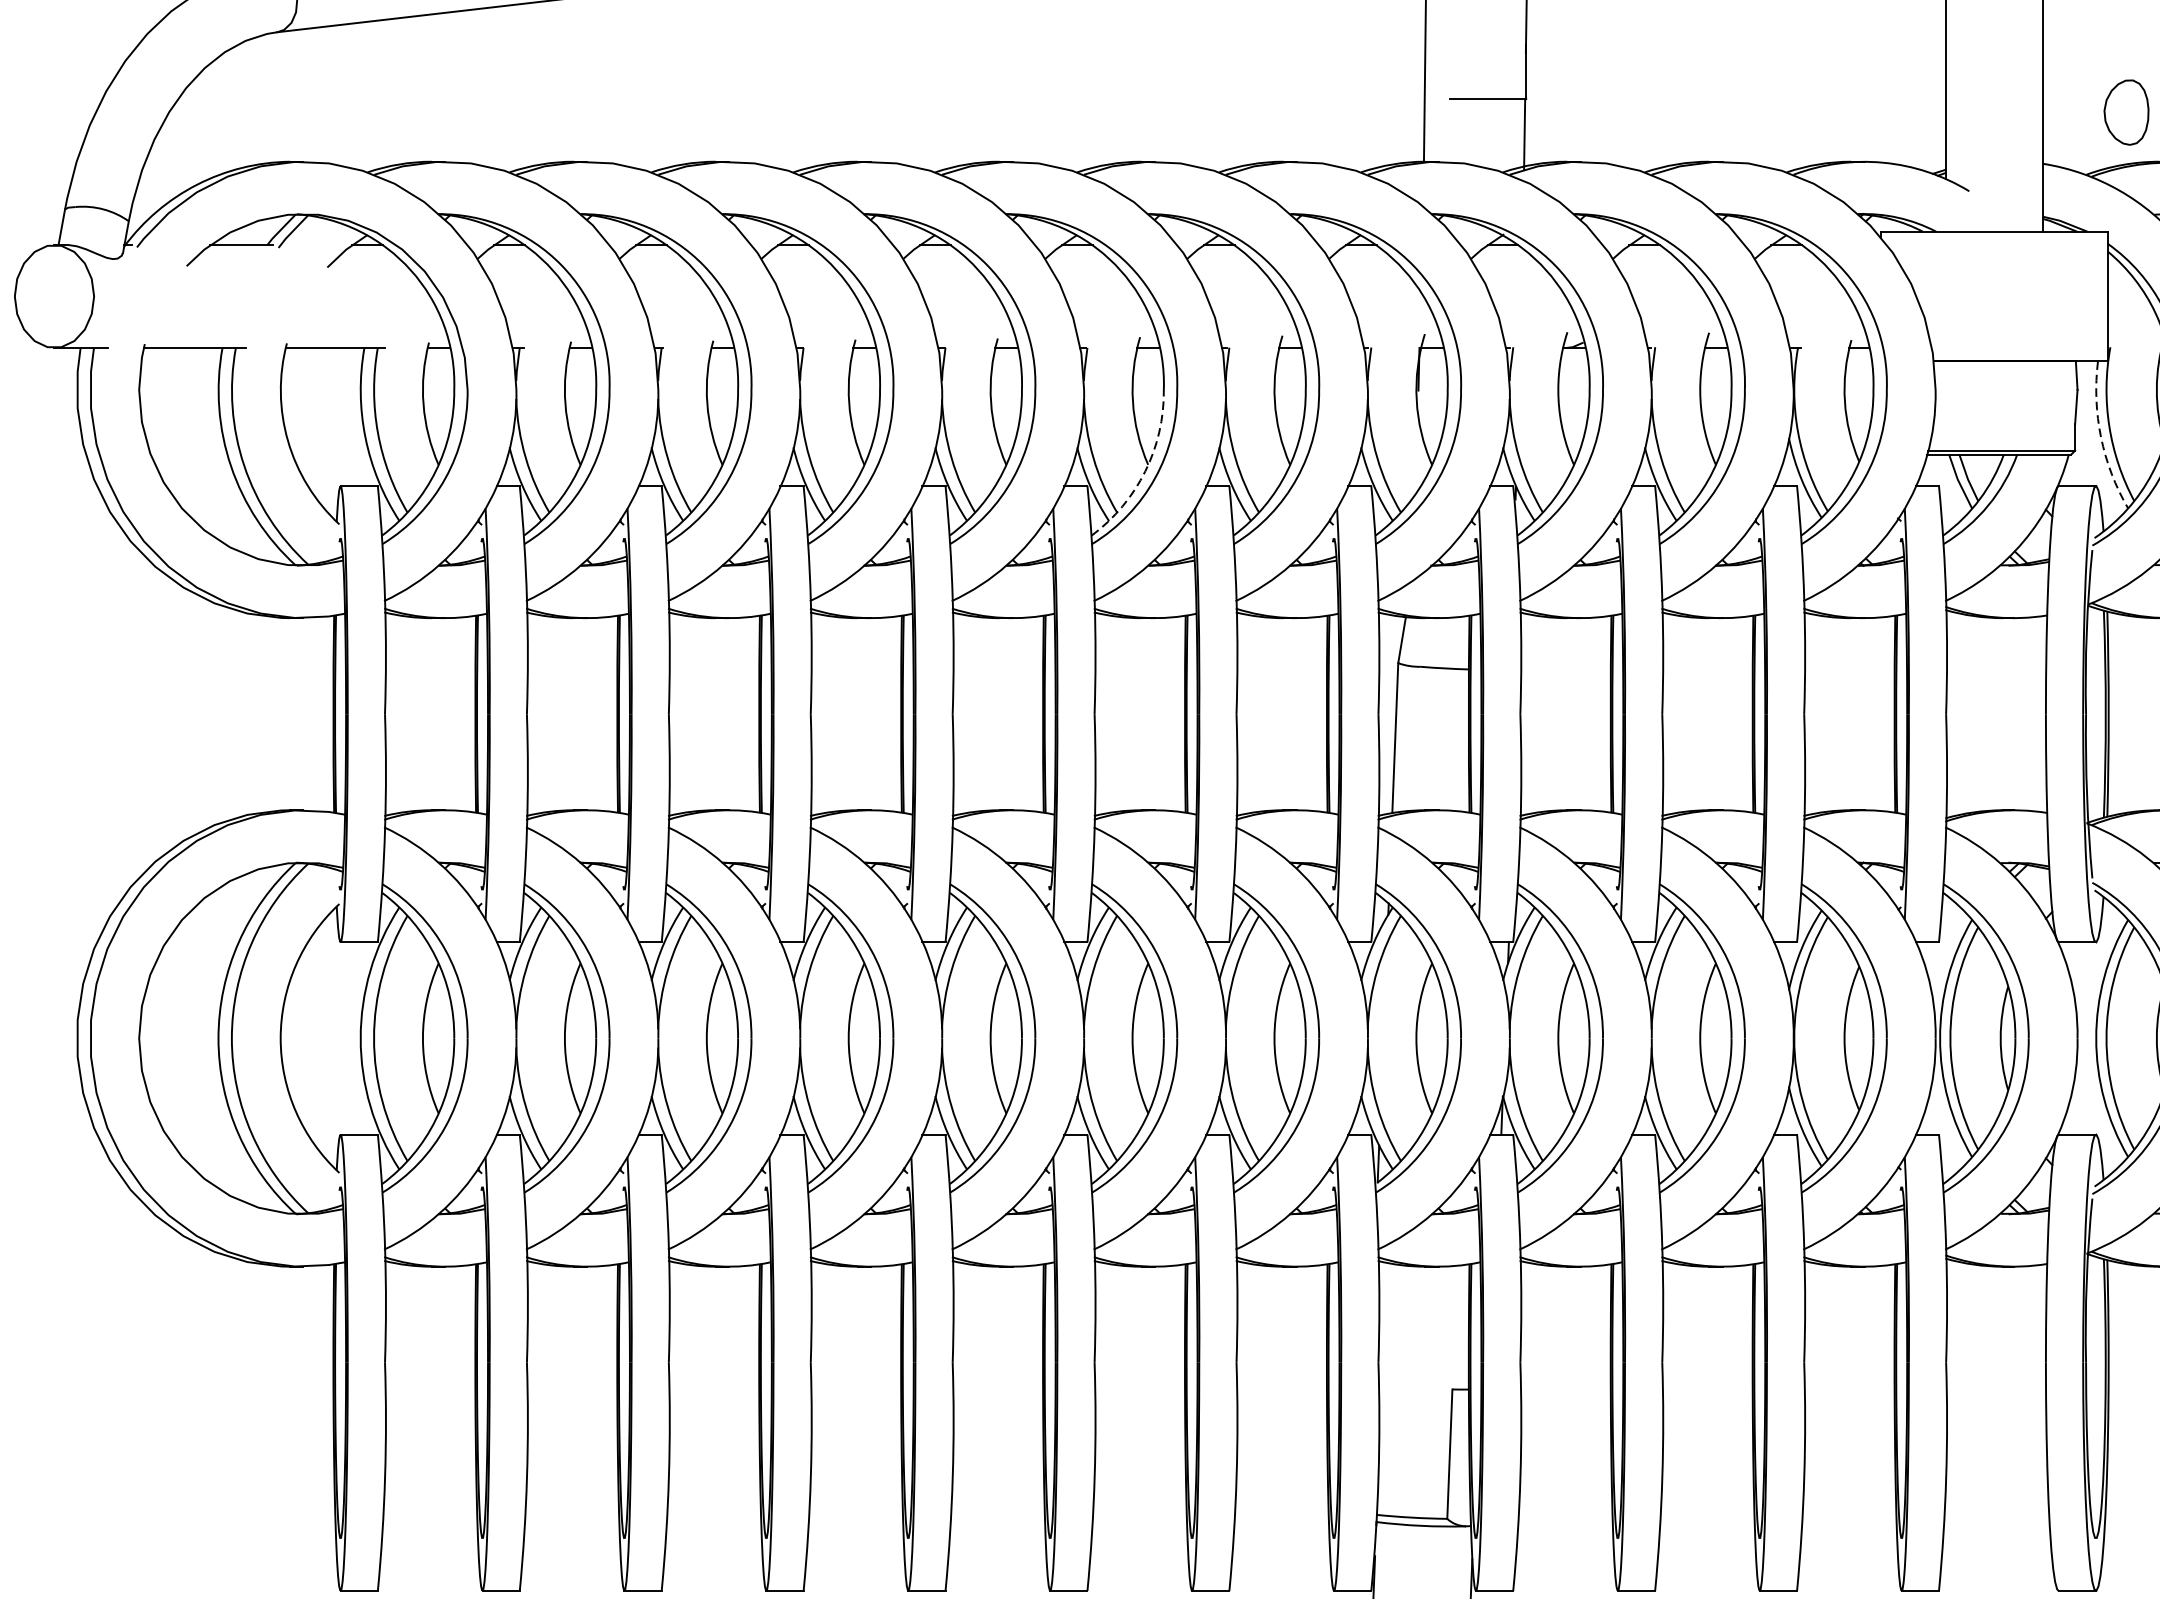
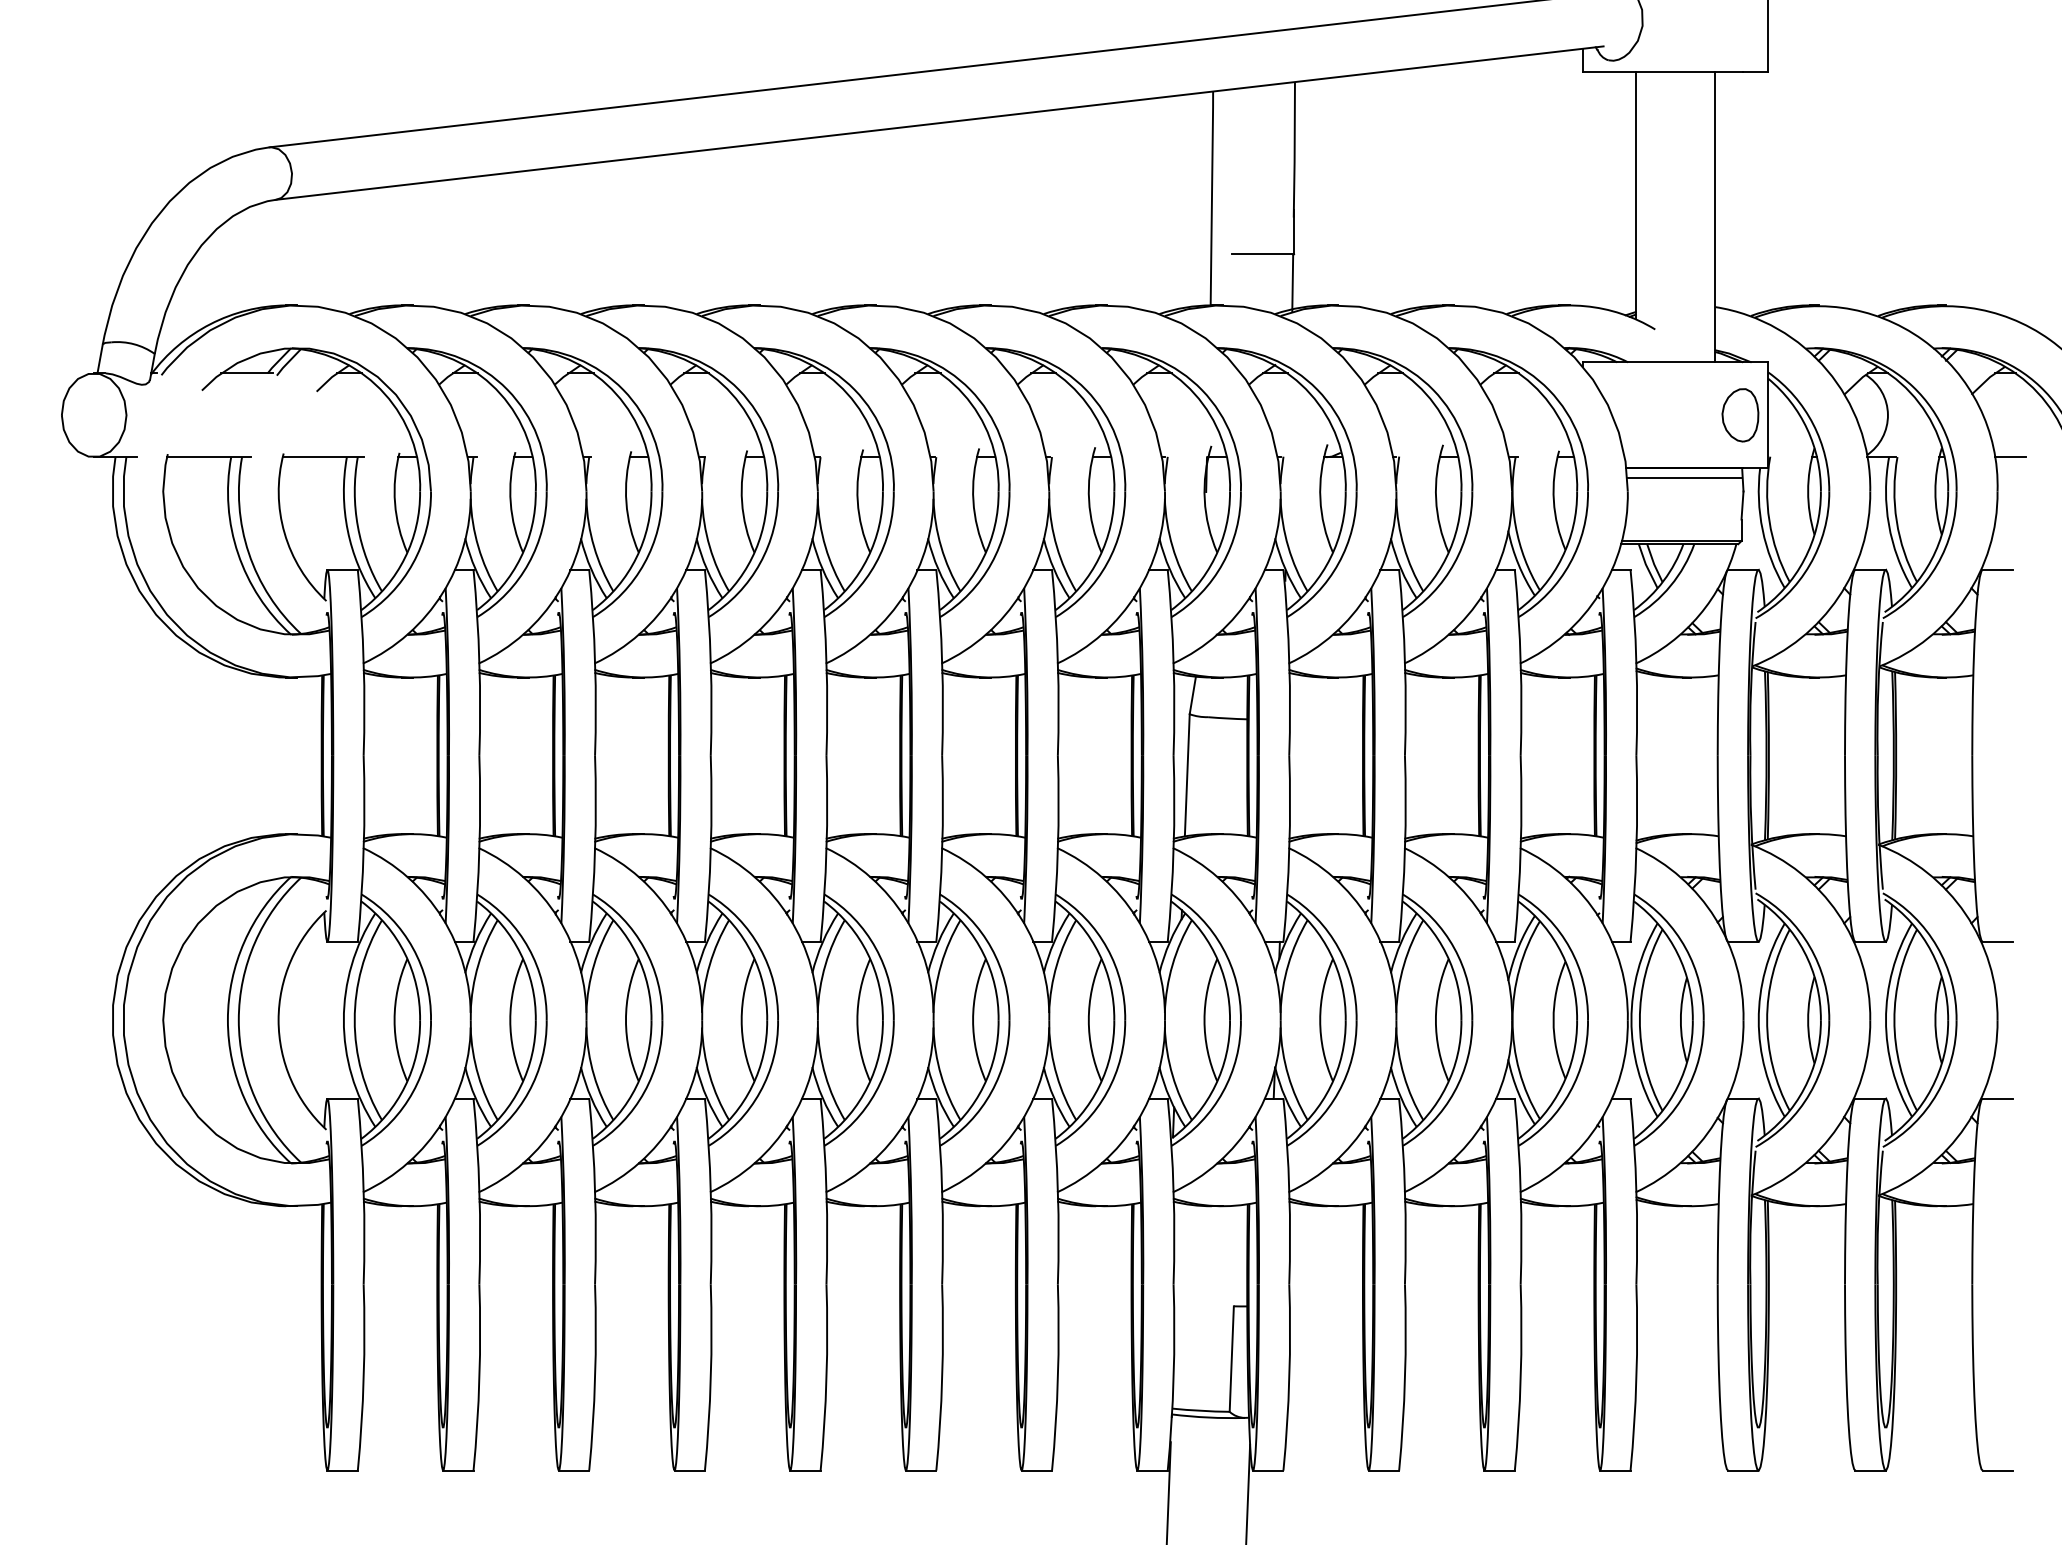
part: (2126, 112) -> (1740, 415), moved
line: (2005, 374) -> (1684, 478), added
arc: (2100, 437) -> (1762, 530), dashed -> solid
arc: (1145, 470) -> (983, 557), dashed -> solid

